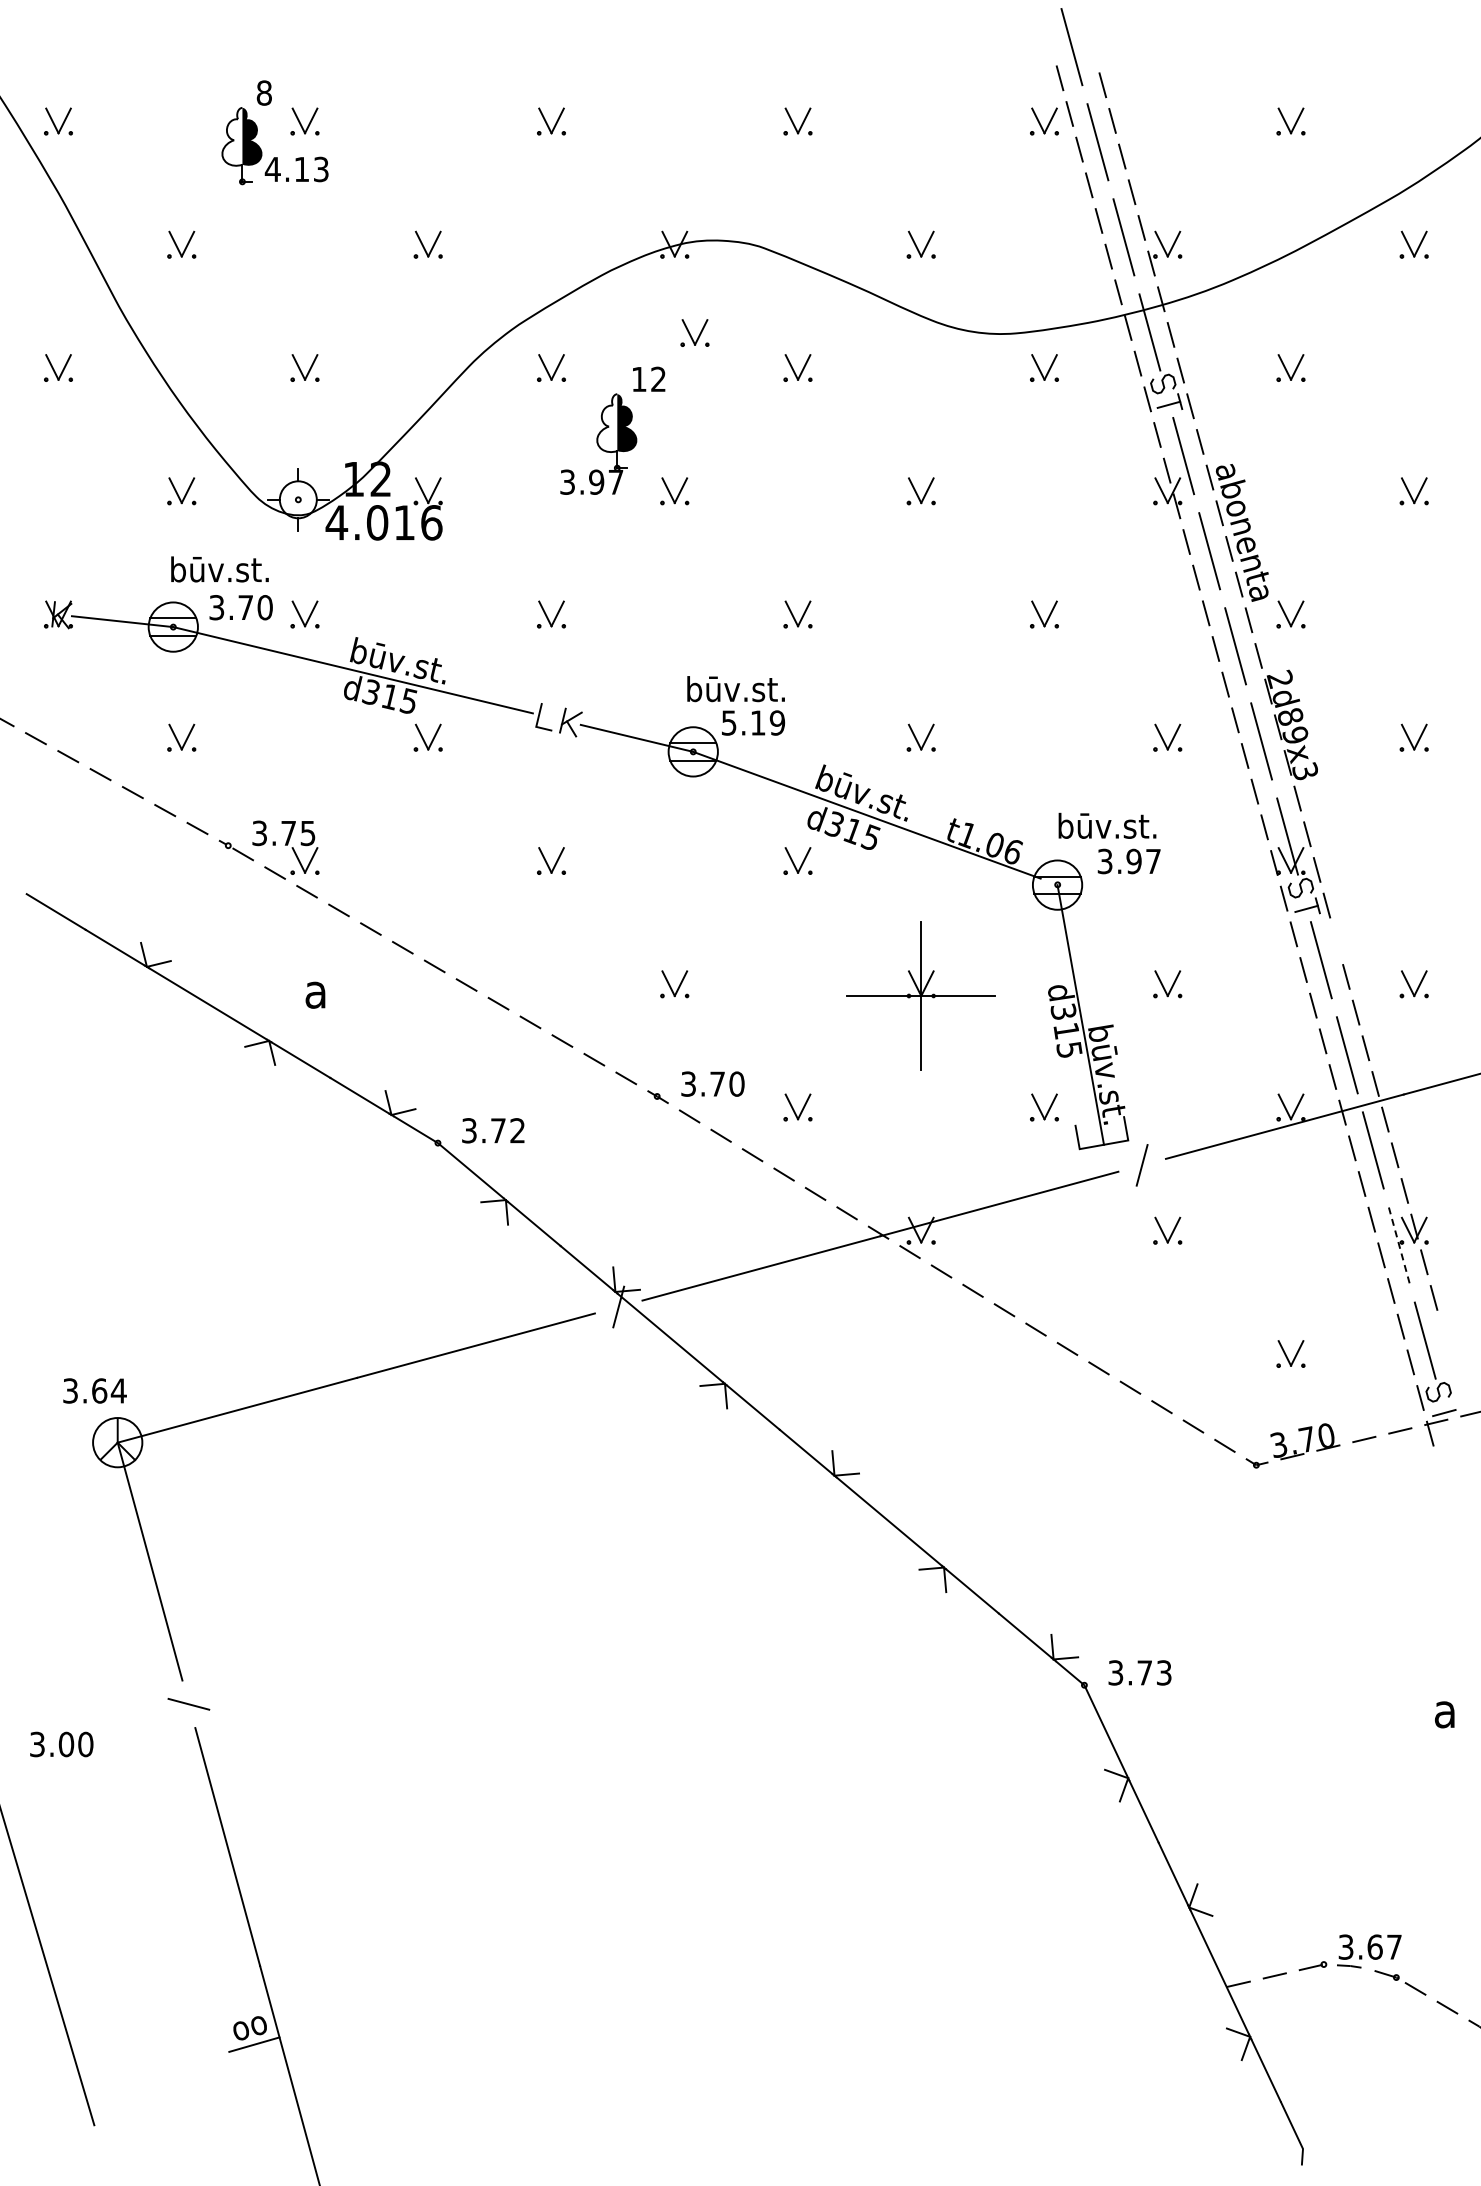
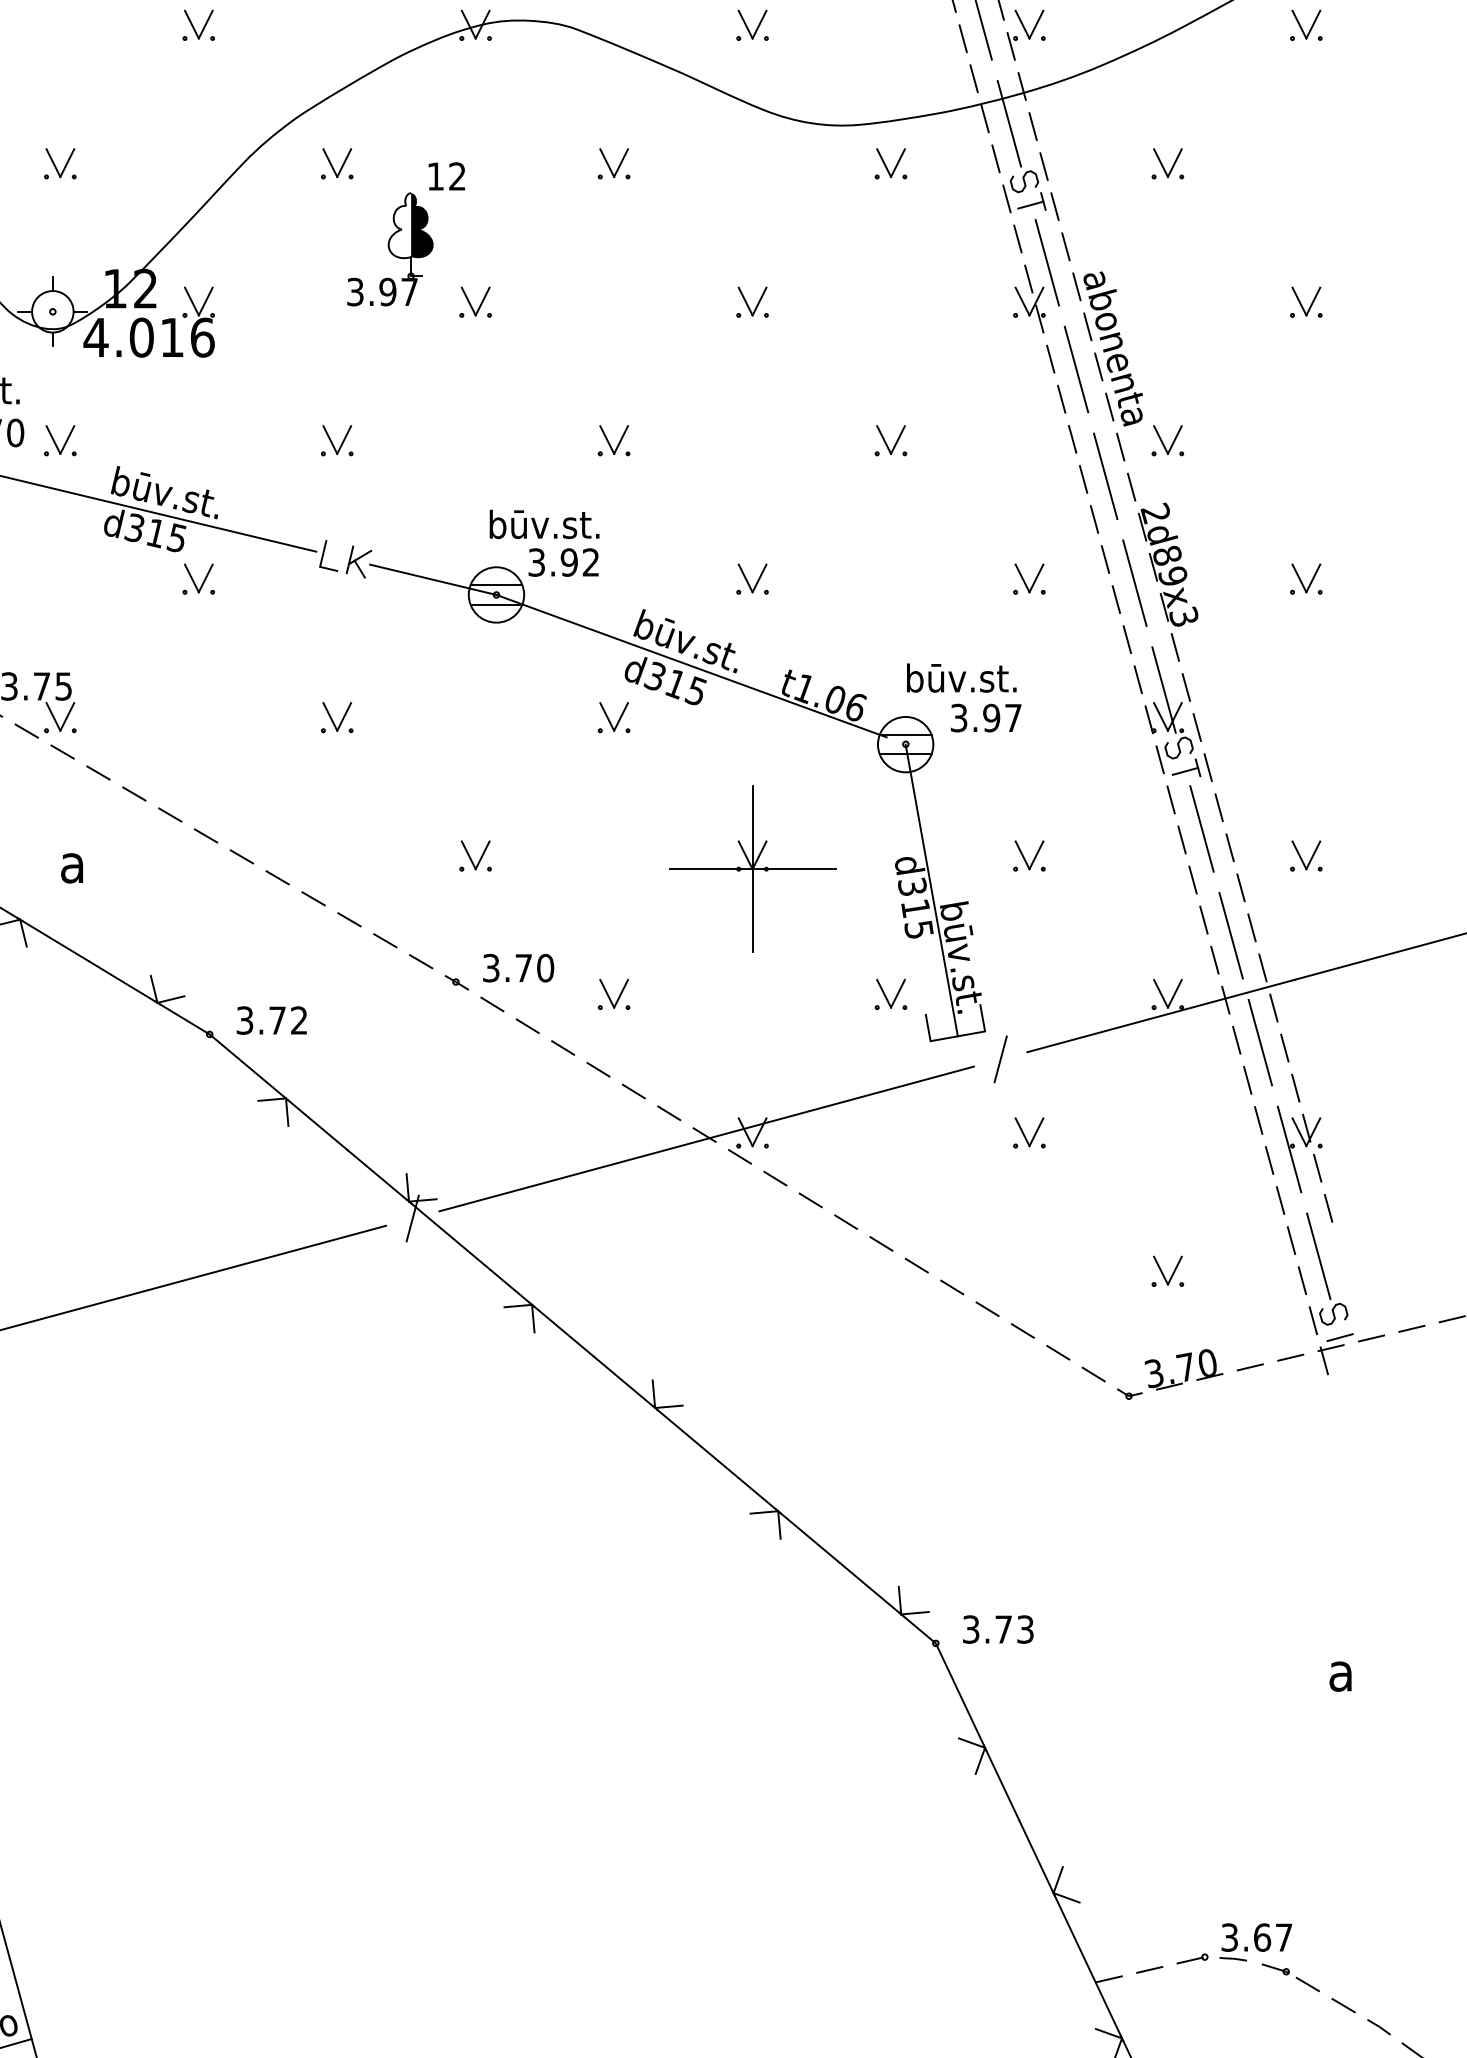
part: (694, 332) -> (497, 123), removed
text: (753, 722) -> (564, 561), 5.19 -> 3.92
line: (1336, 941) -> (1219, 807), added
line: (1399, 1246) -> (1289, 1150), dashed -> solid

